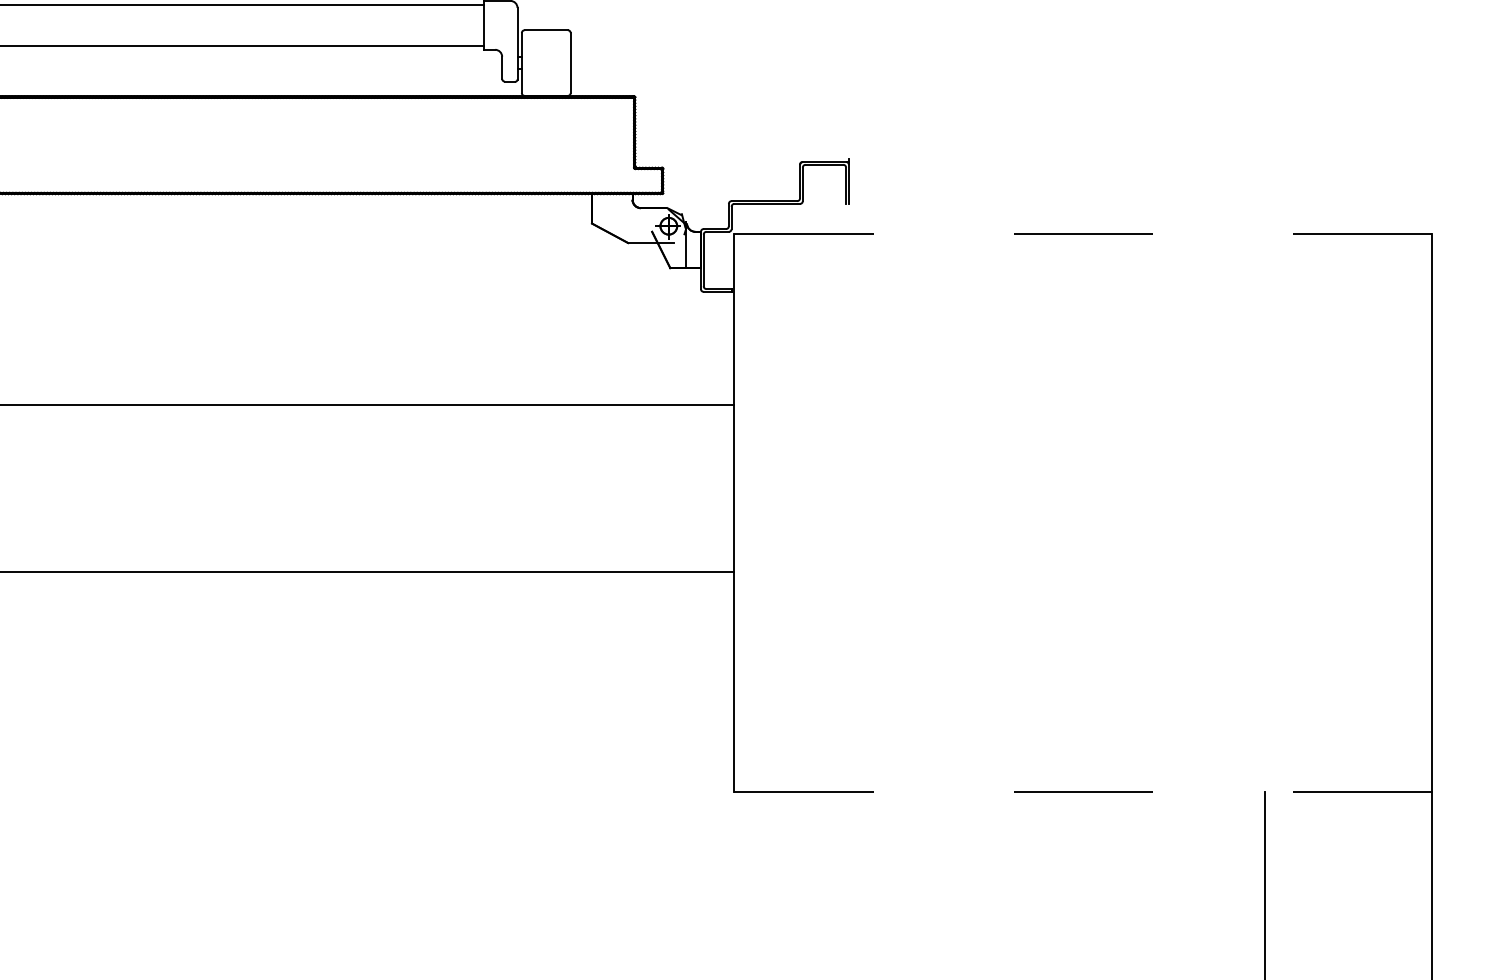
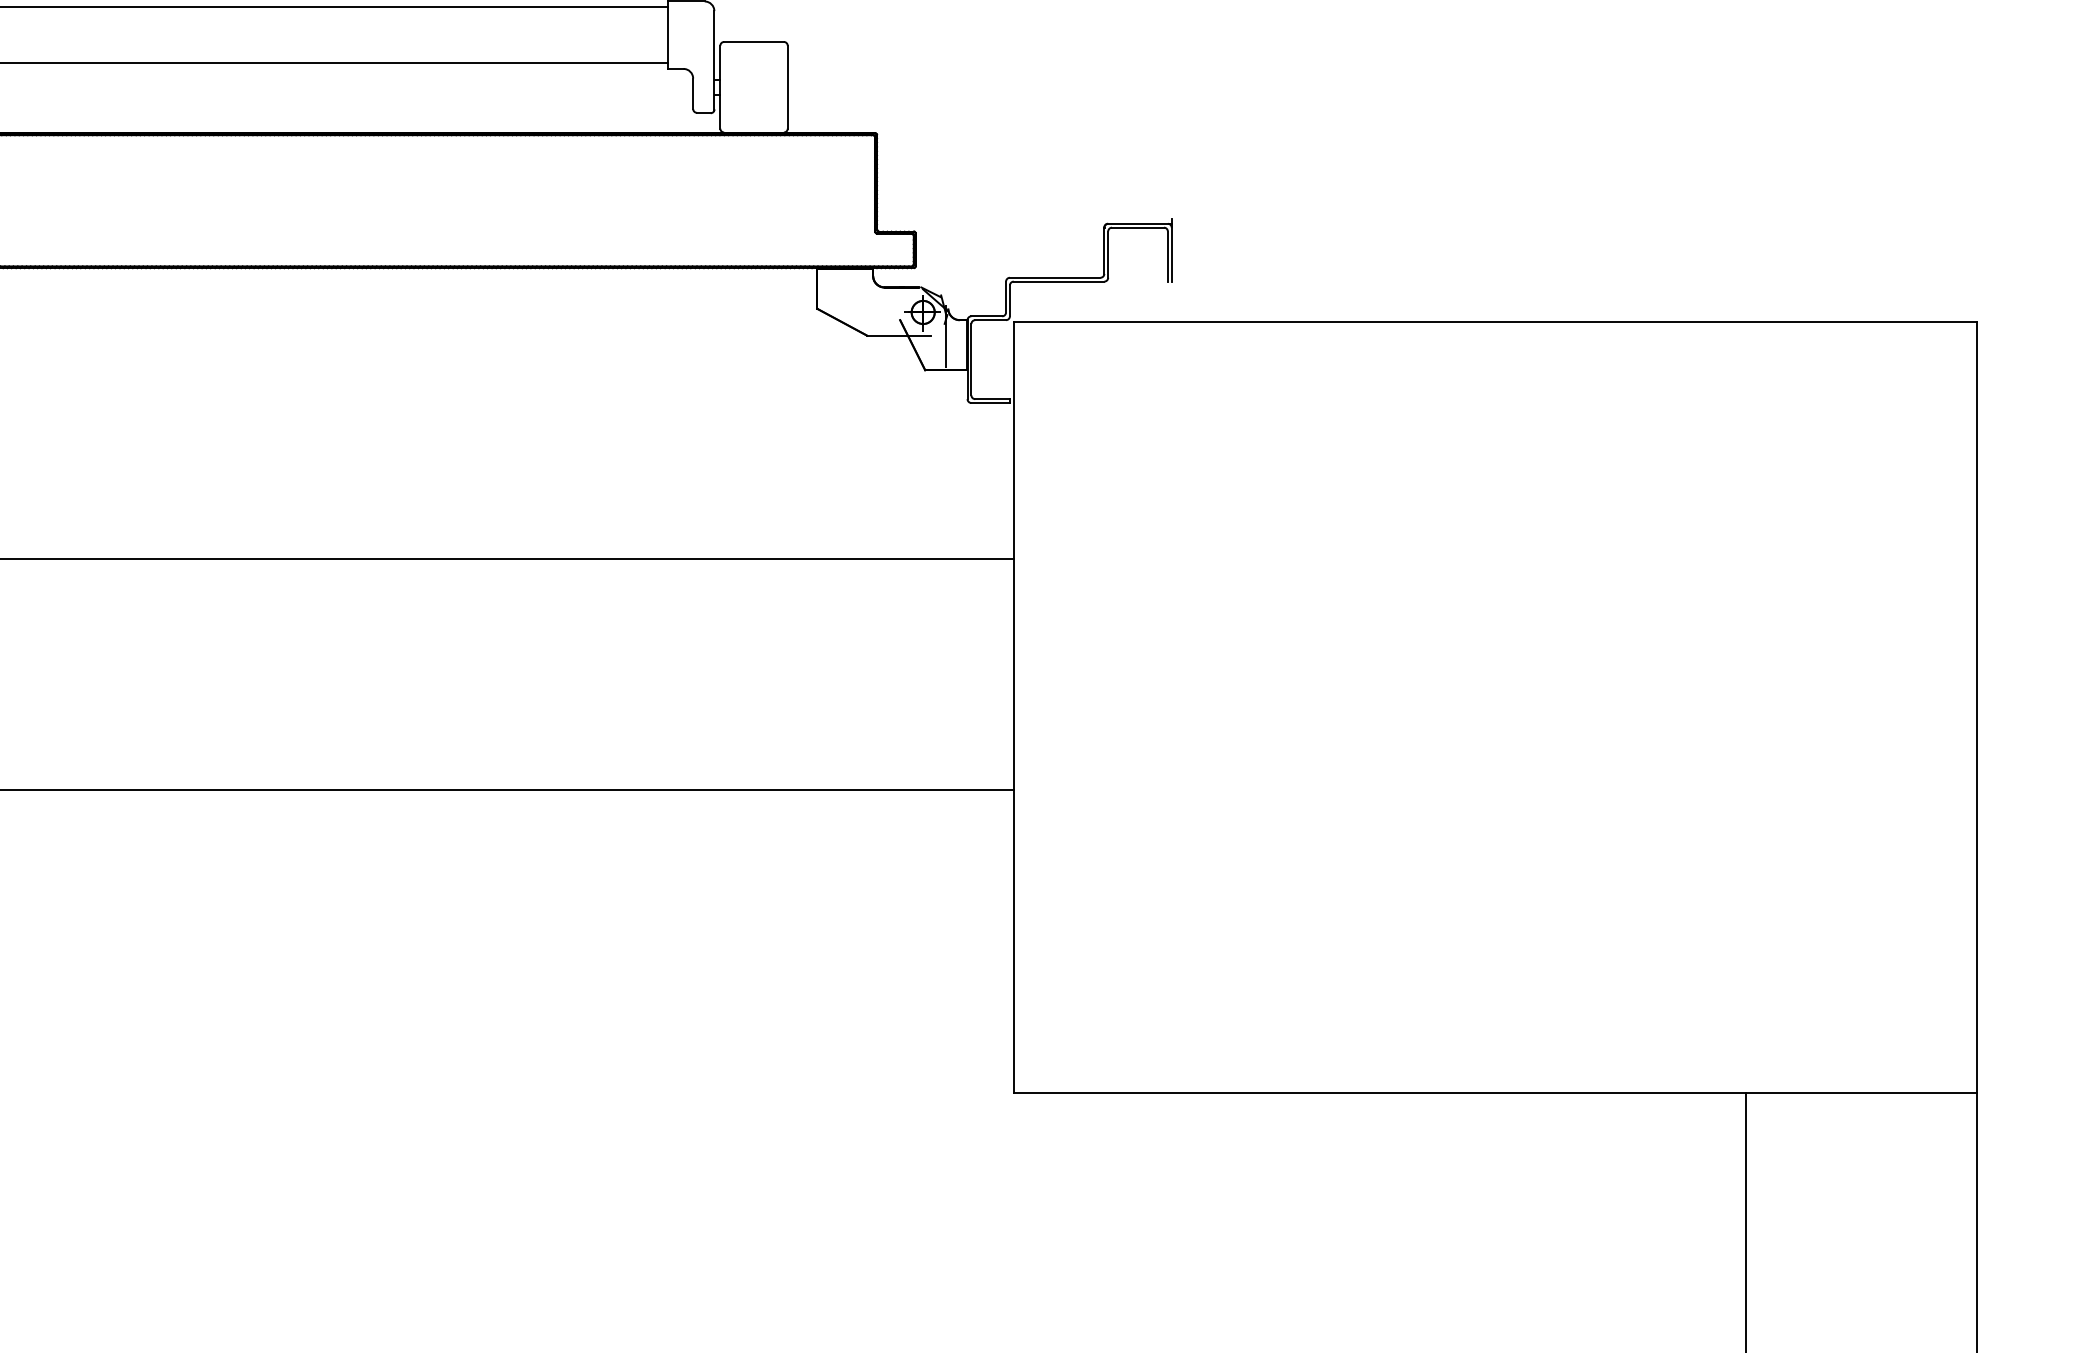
line: (1083, 233) -> (1495, 322), dashed -> solid
line: (1083, 791) -> (1495, 1092), dashed -> solid

